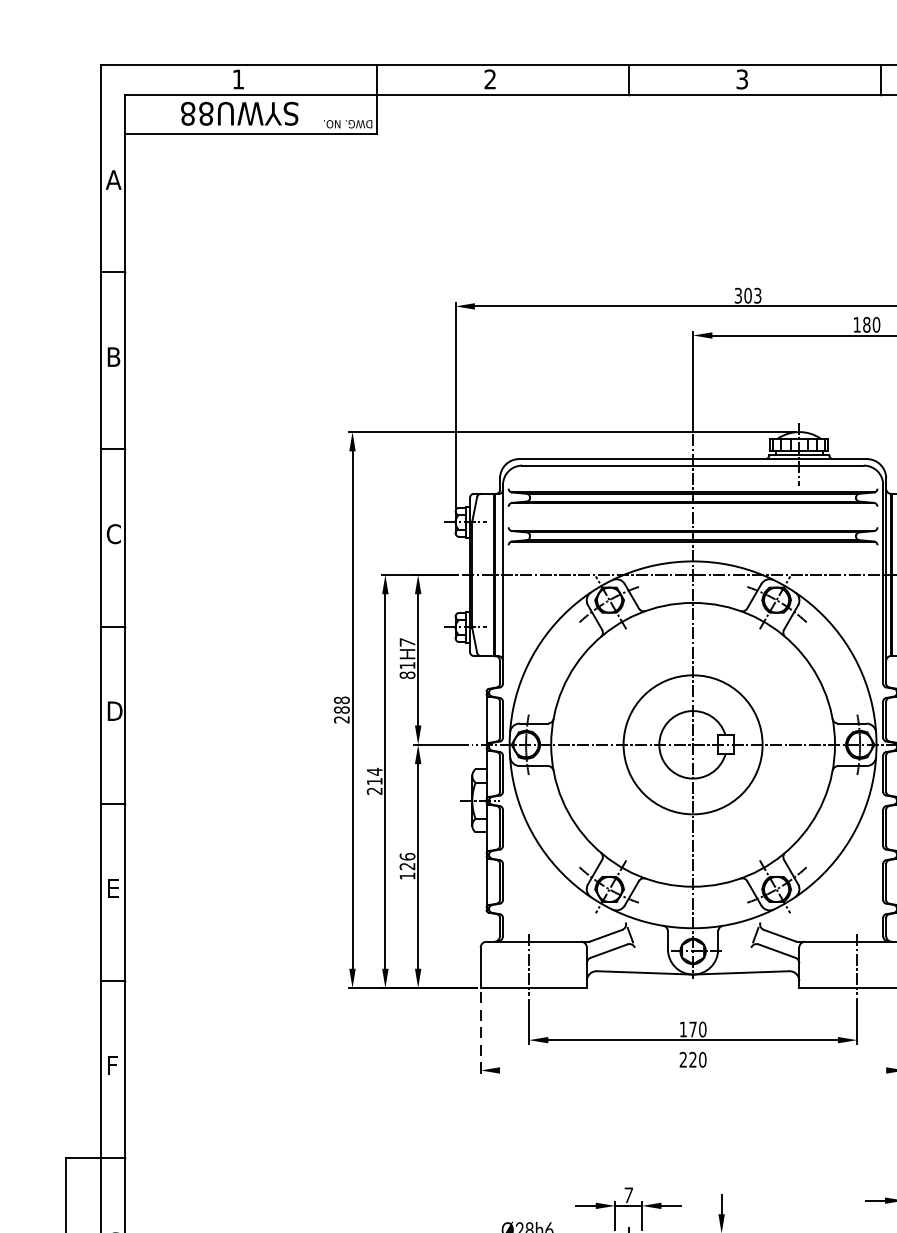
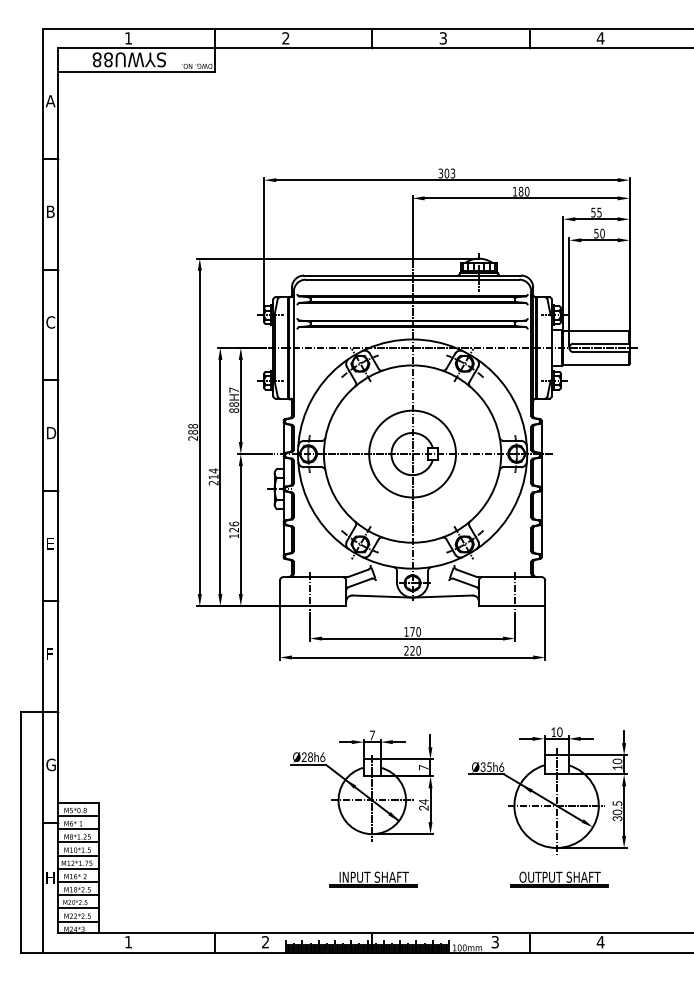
text: (408, 665) -> (234, 404), 81 -> 88
line: (480, 1033) -> (279, 634), dashed -> solid
line: (692, 1070) -> (412, 657), added

